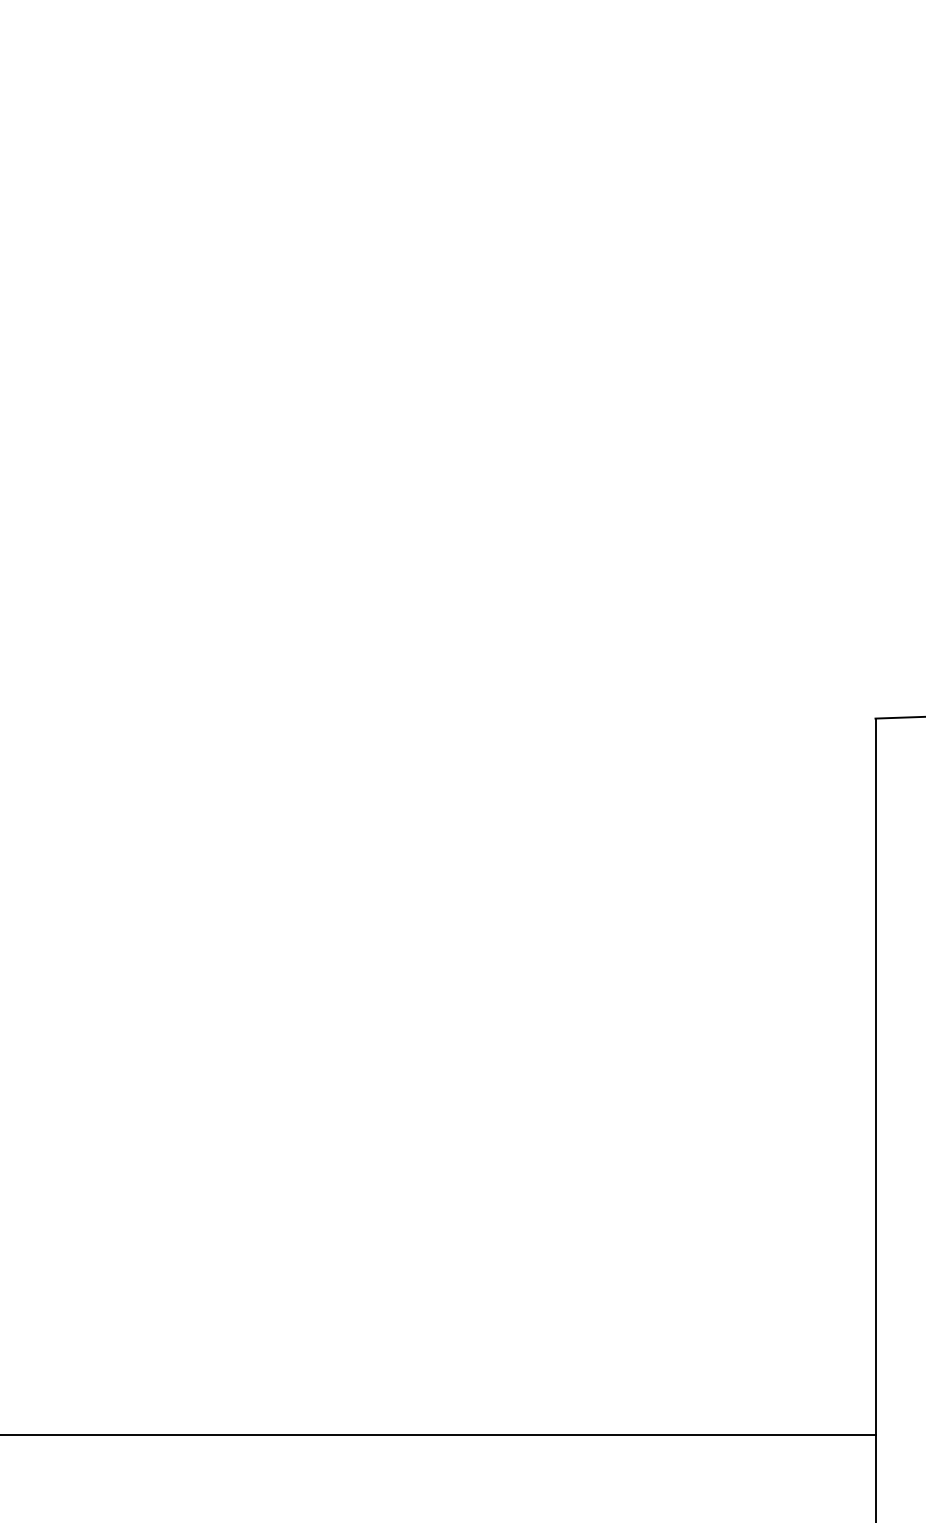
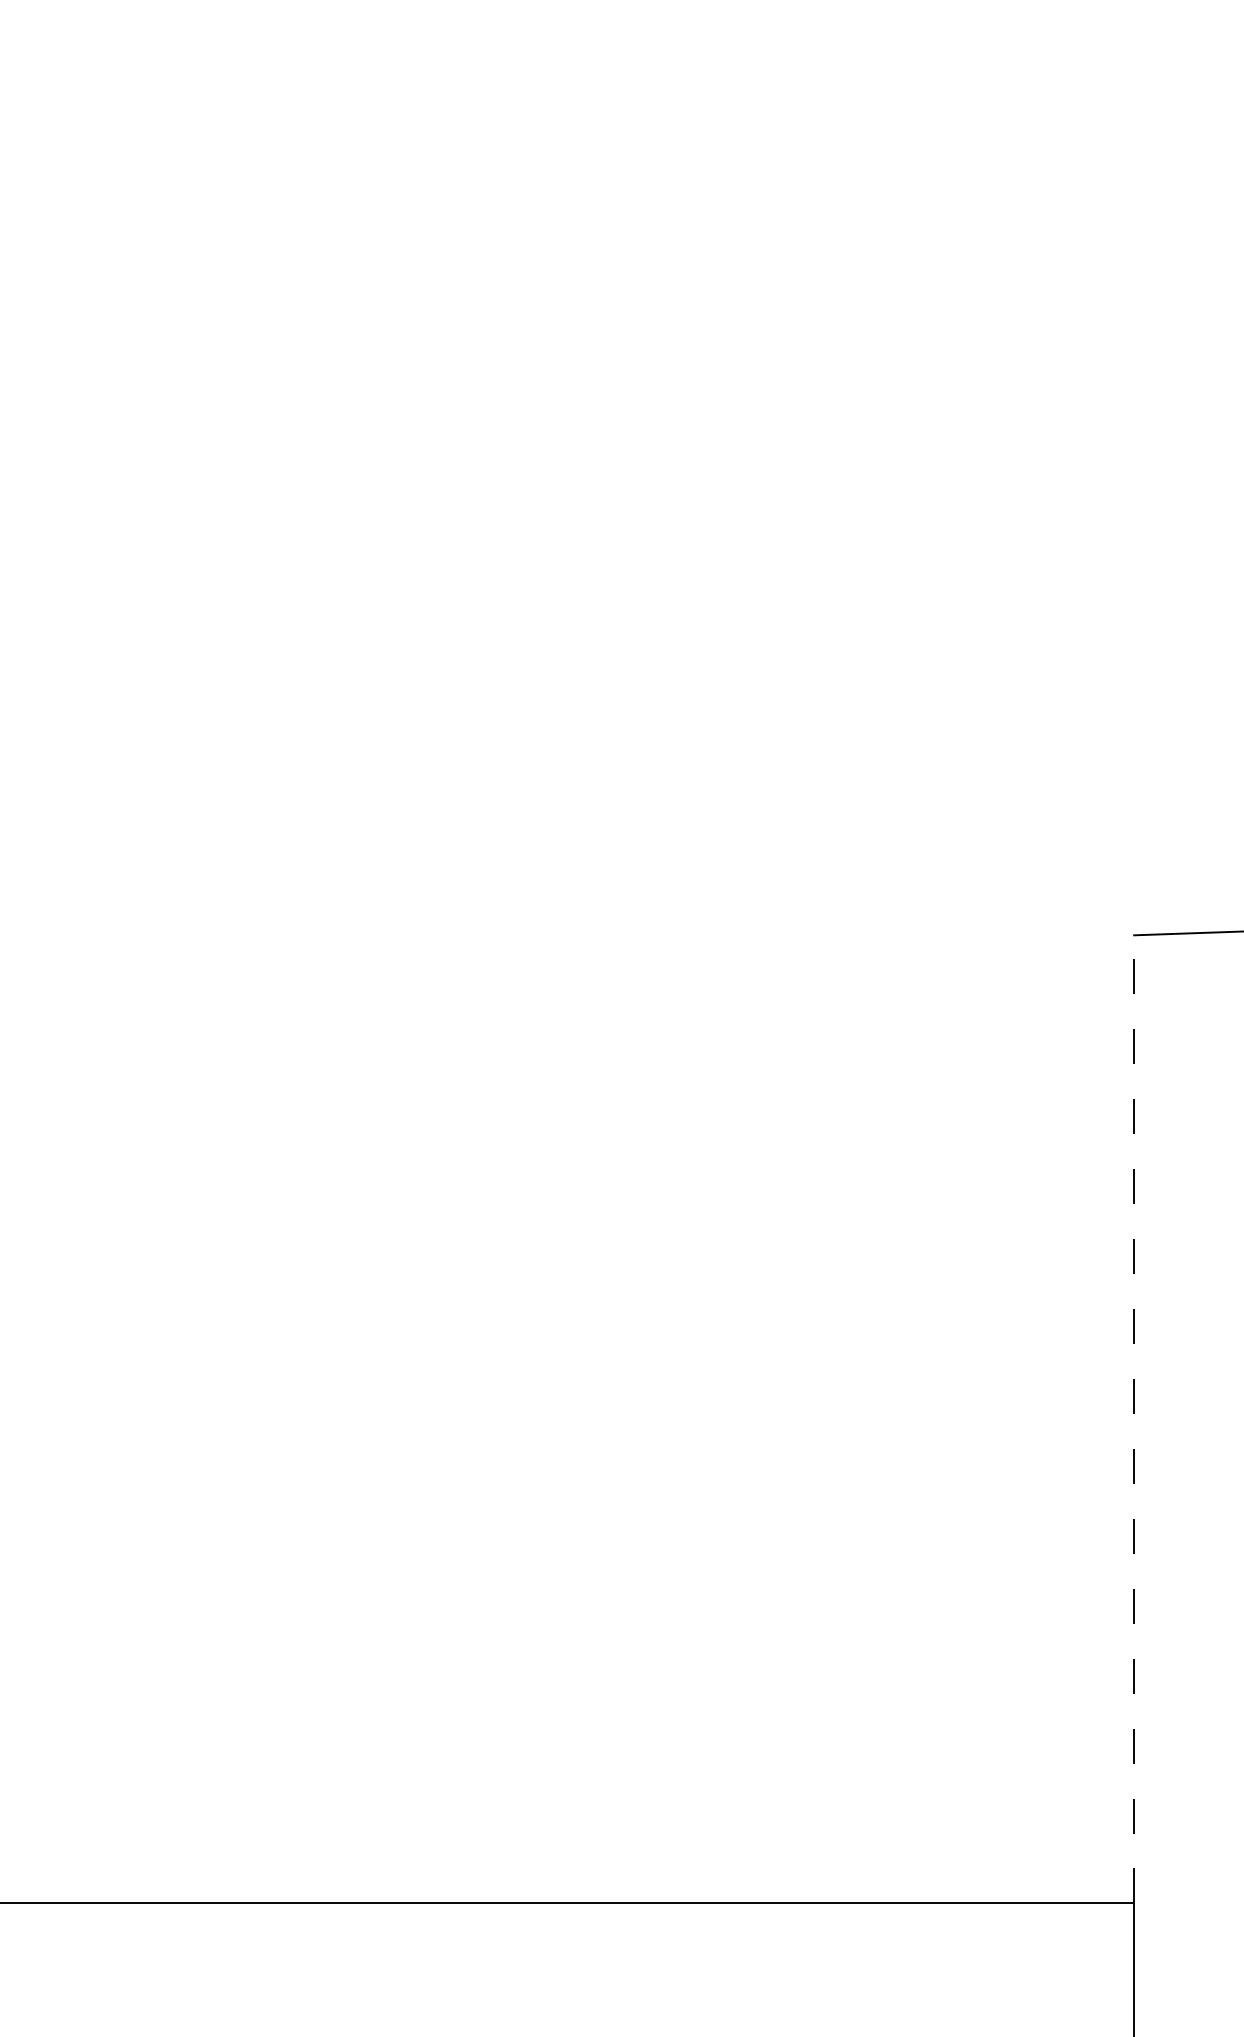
line: (875, 1076) -> (1134, 1419), solid -> dashed

